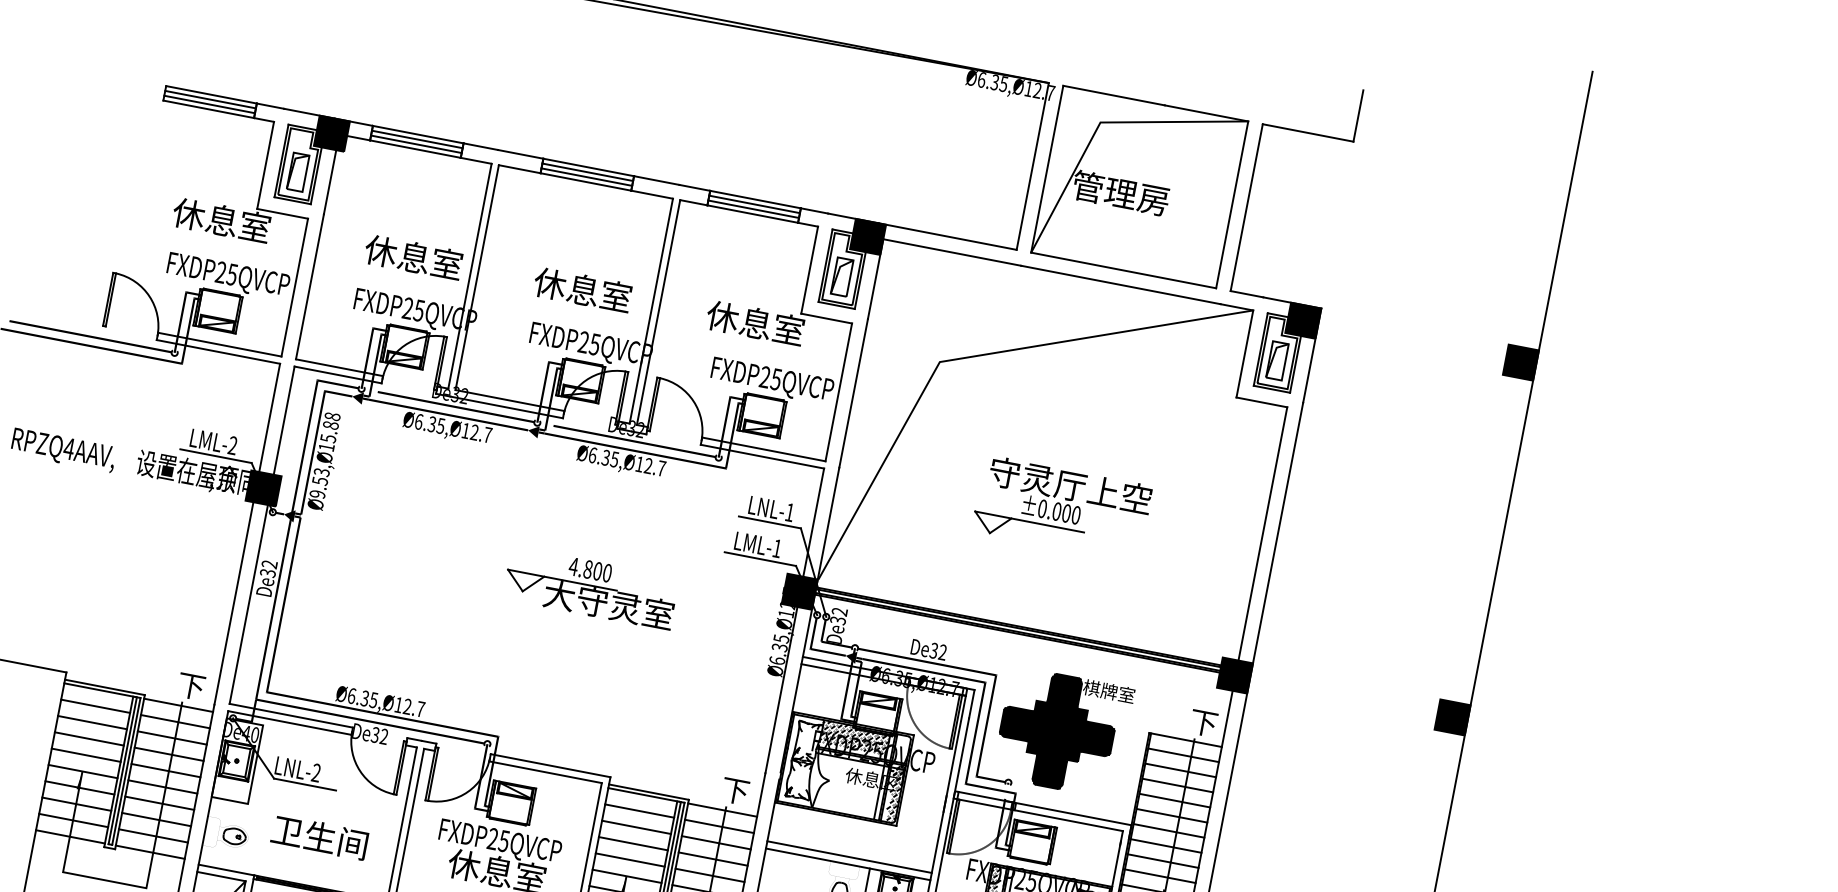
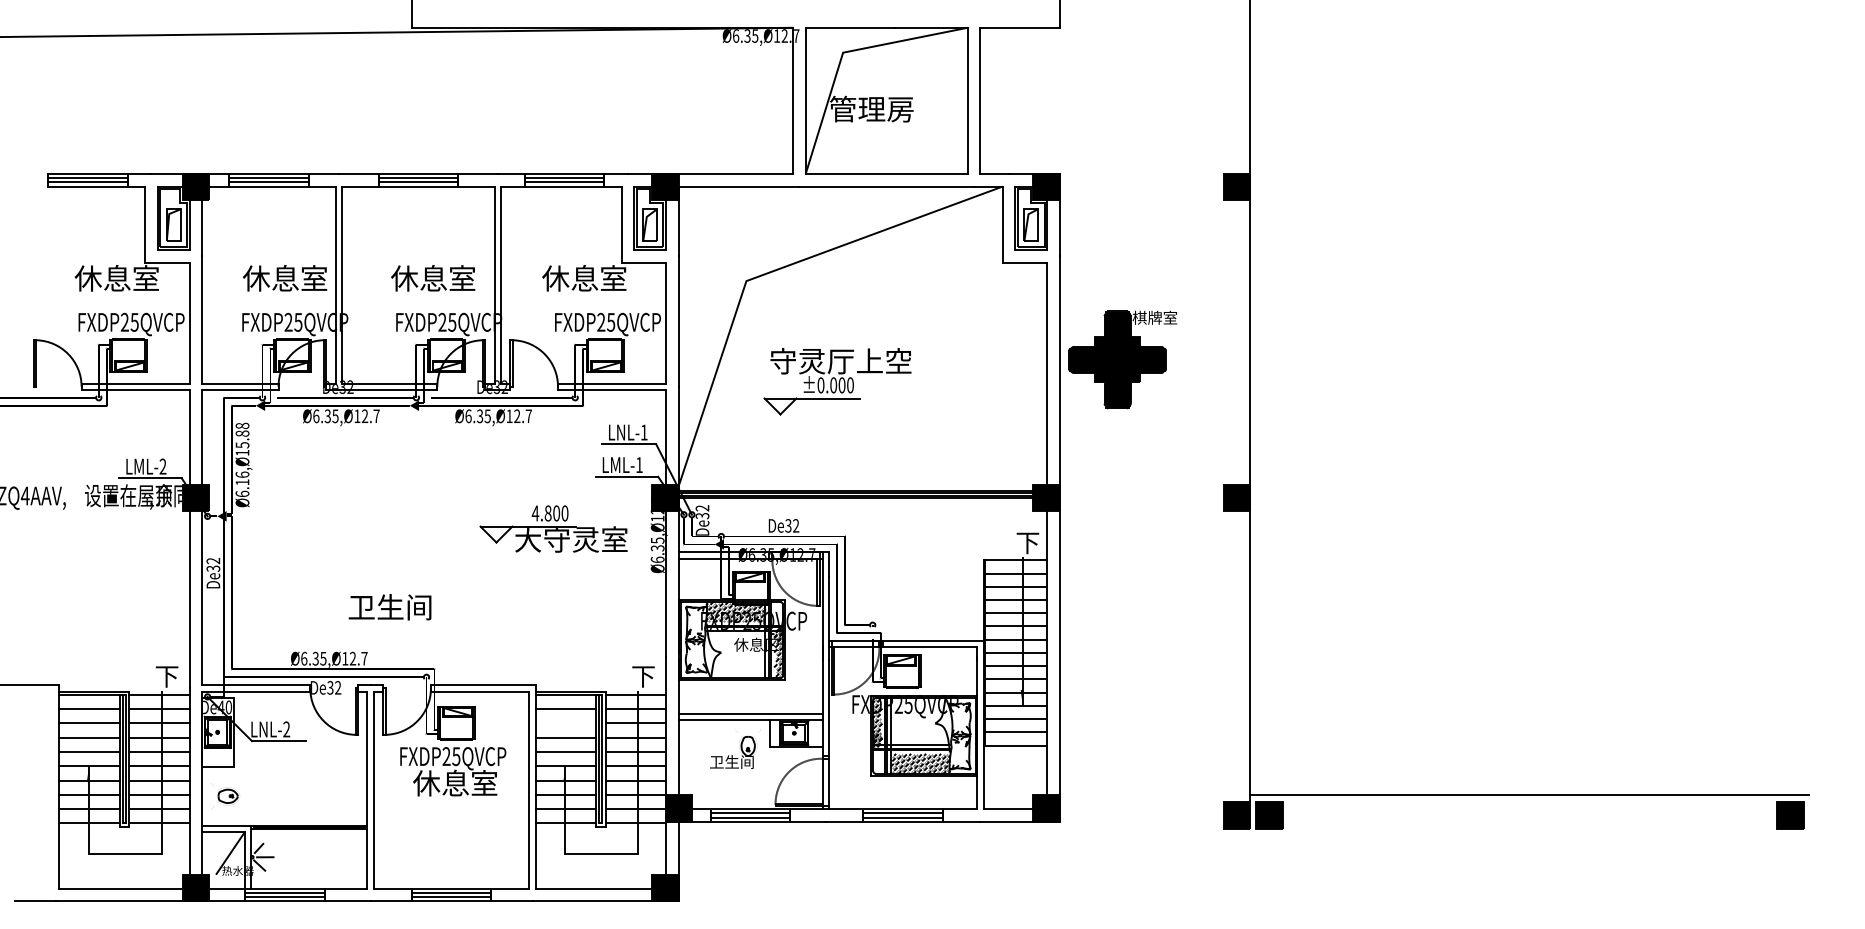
text: (319, 483) -> (242, 484), Ø9.53,Ø15.88 -> Ø6.16,Ø15.88
part: (1062, 508) -> (837, 381), moved
part: (590, 587) -> (553, 528), moved
part: (1062, 732) -> (1122, 359), moved
line: (635, 827) -> (565, 723), removed
text: (319, 837) -> (389, 607), moved

